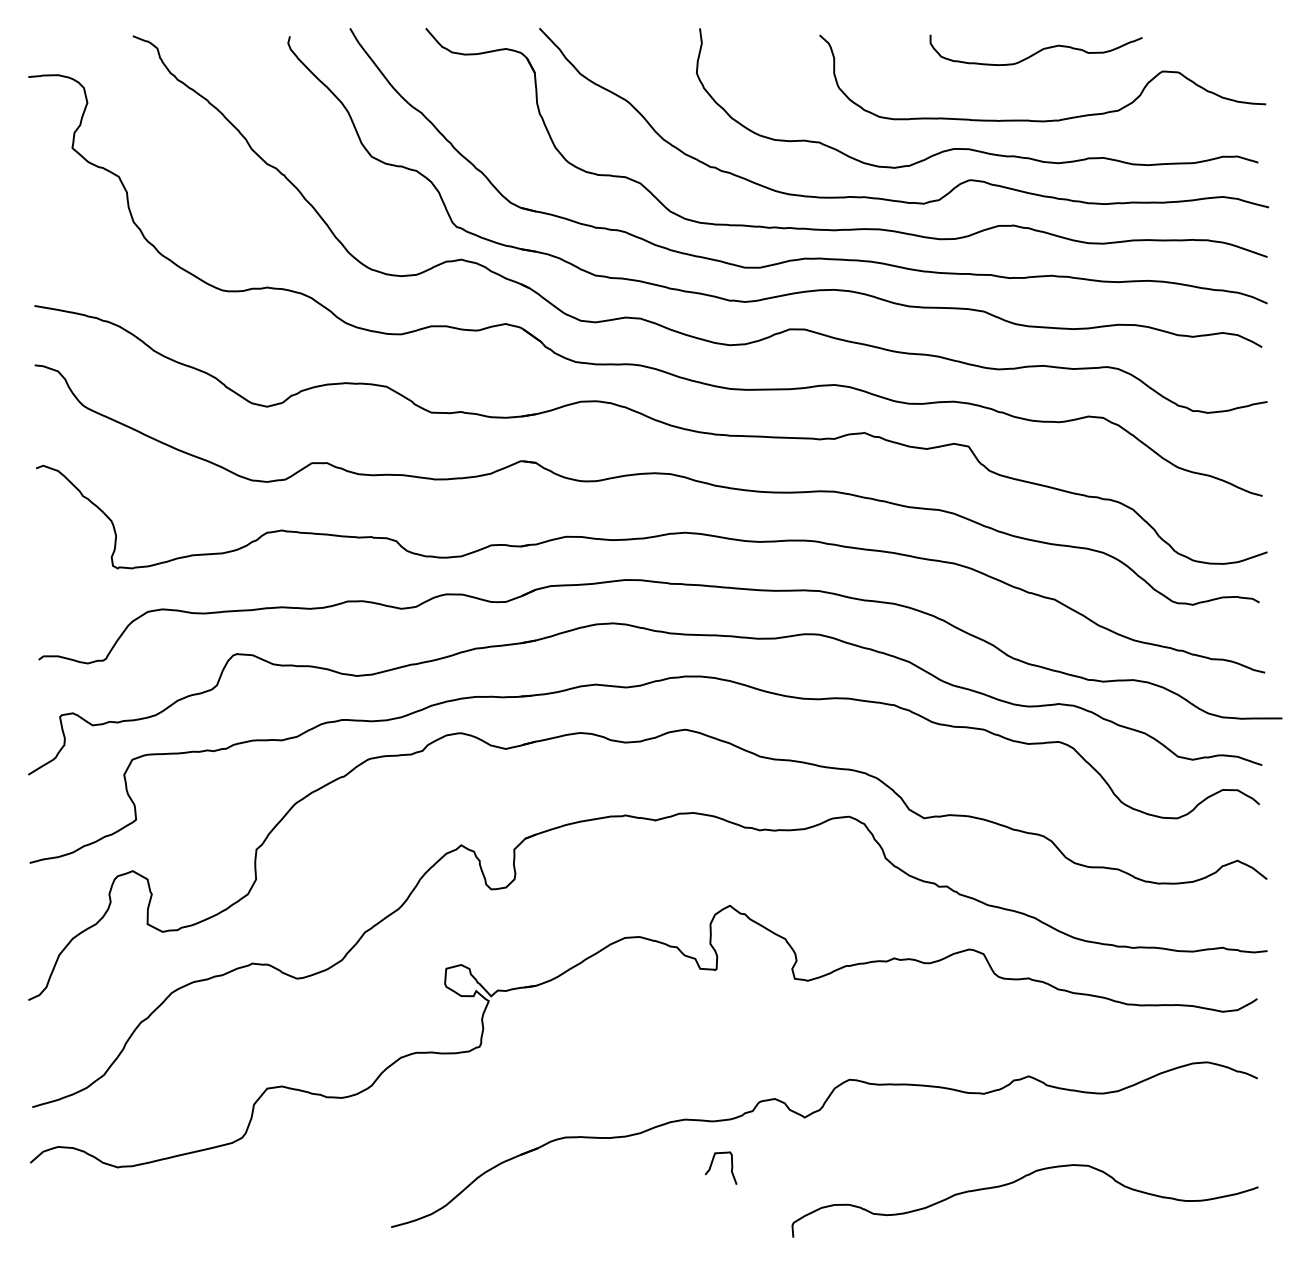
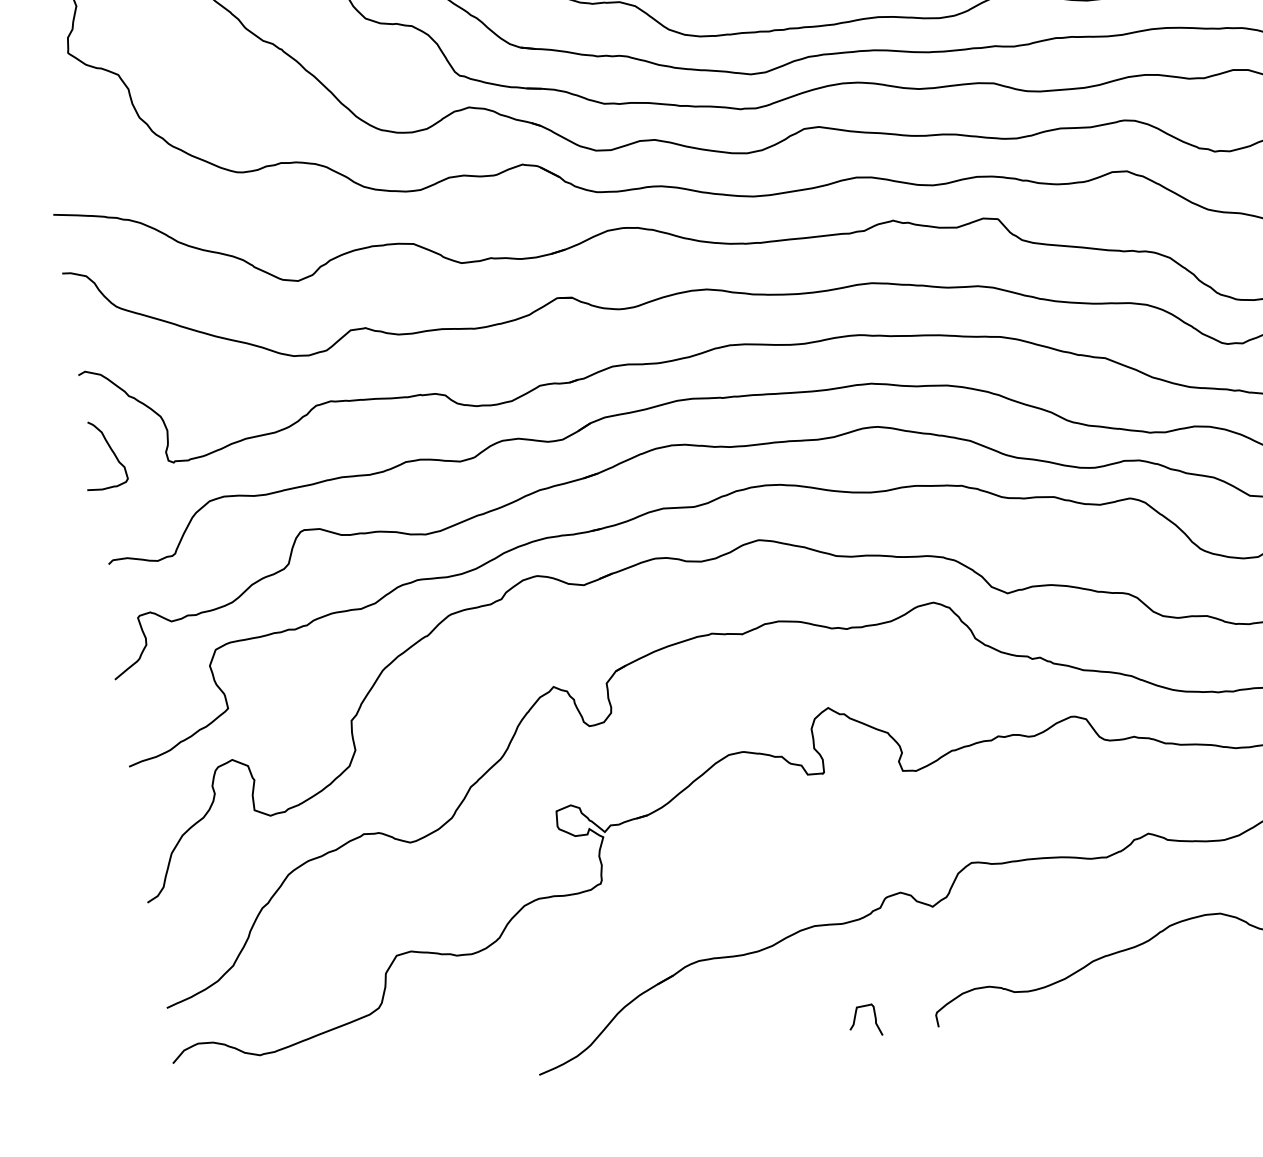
curve: (57, 547) -> (111, 450), added
curve: (712, 1164) -> (855, 1018), moved

